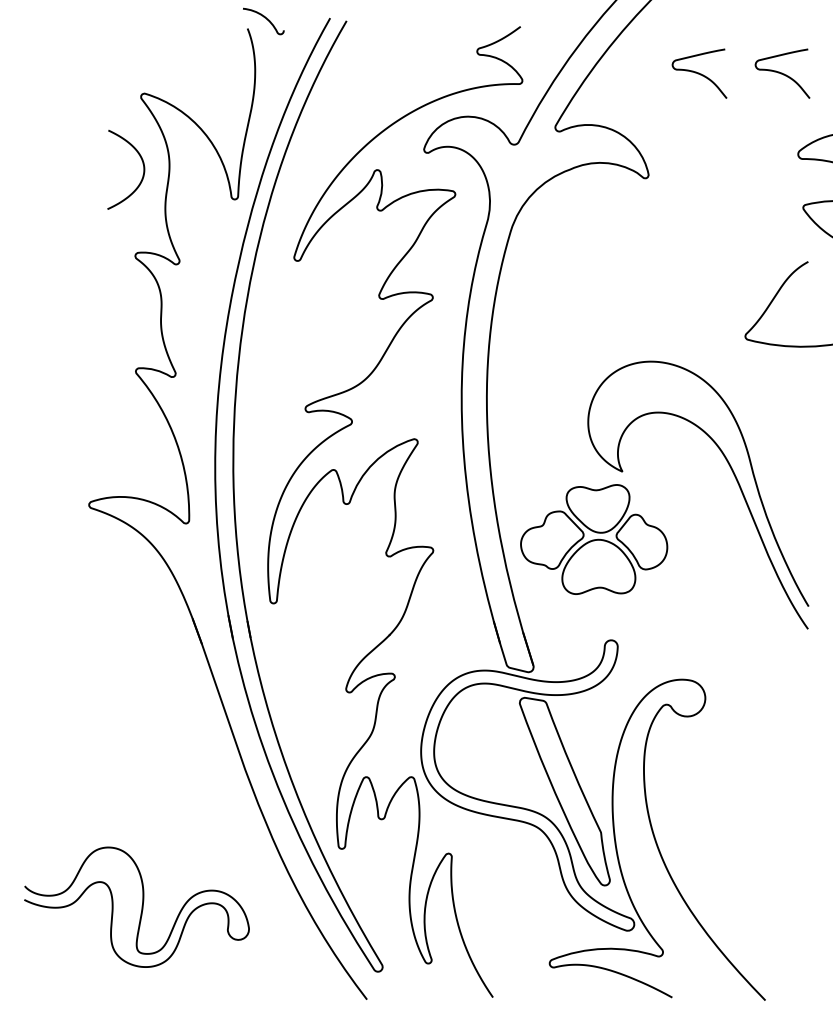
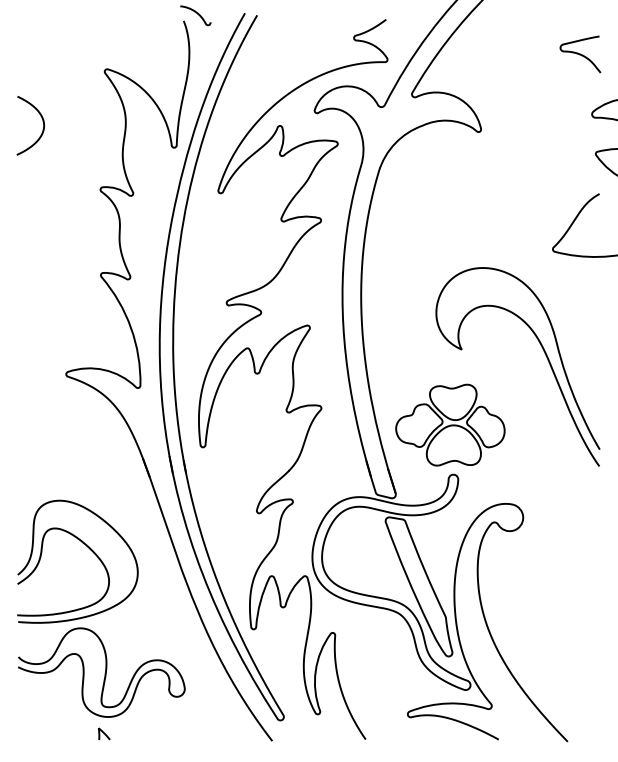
curve: (699, 73) -> (518, 54), removed
curve: (142, 164) -> (42, 121), moved
part: (594, 539) -> (450, 425), moved
part: (120, 740) -> (89, 548), added
curve: (140, 989) -> (104, 733), added

